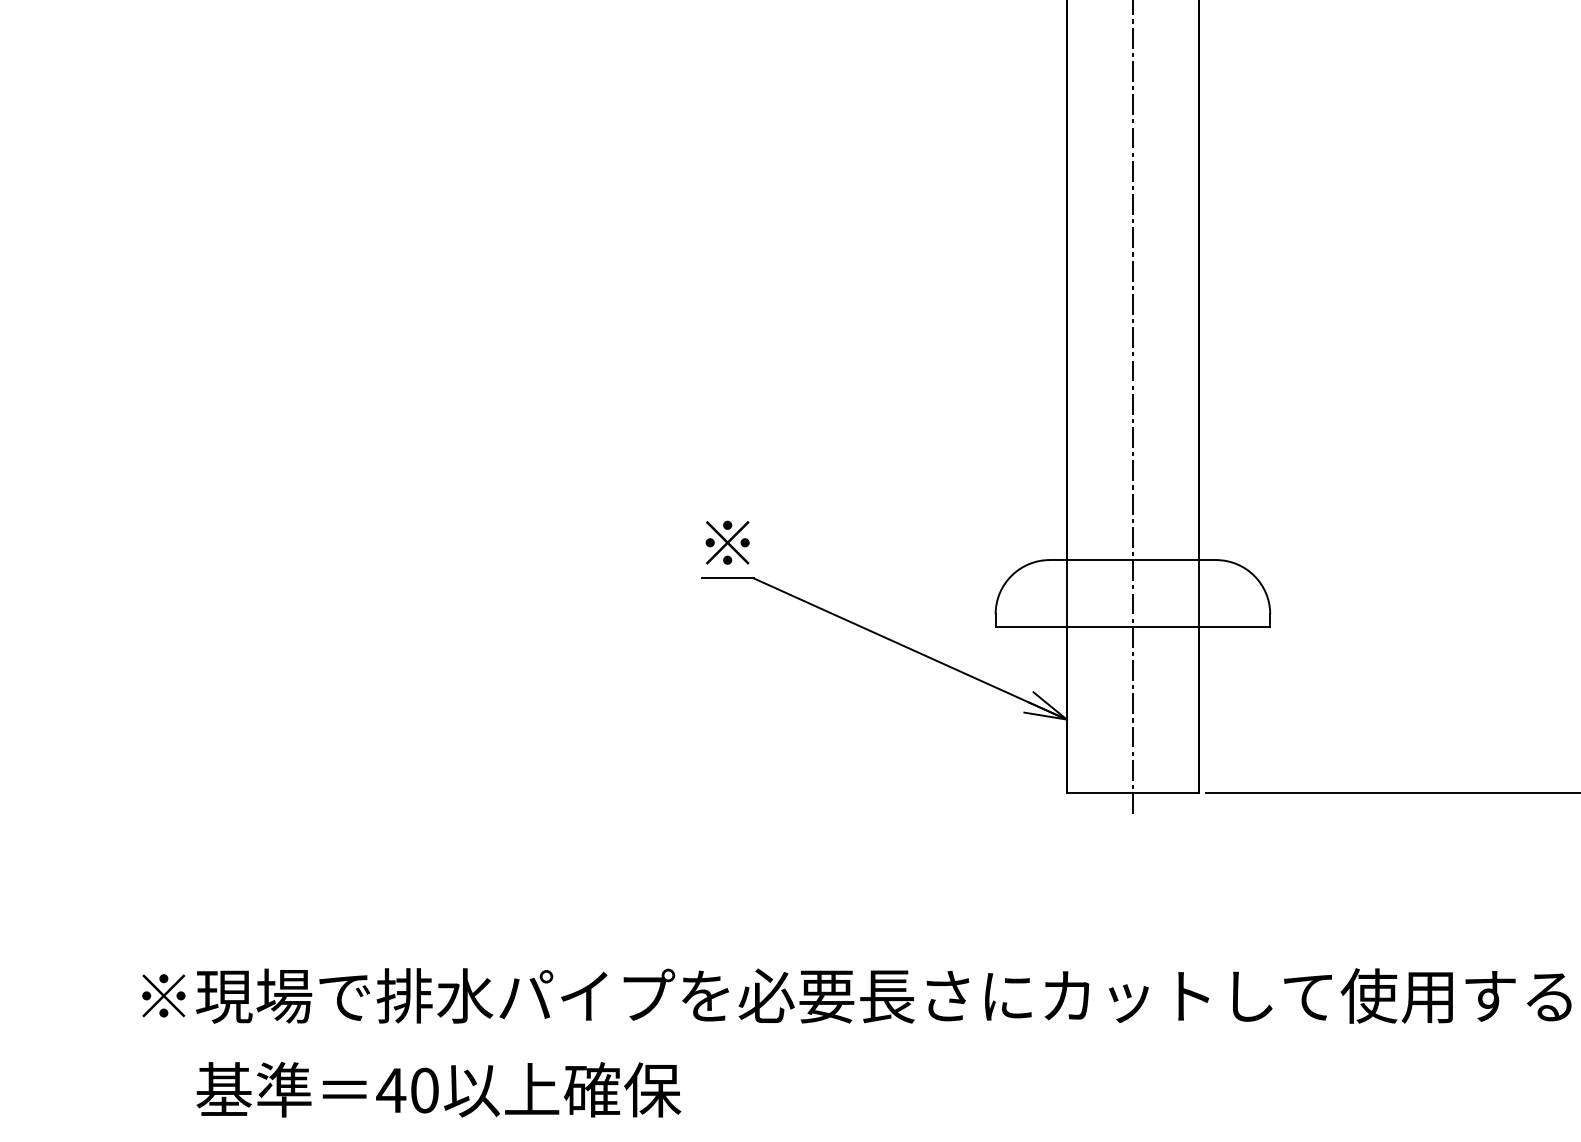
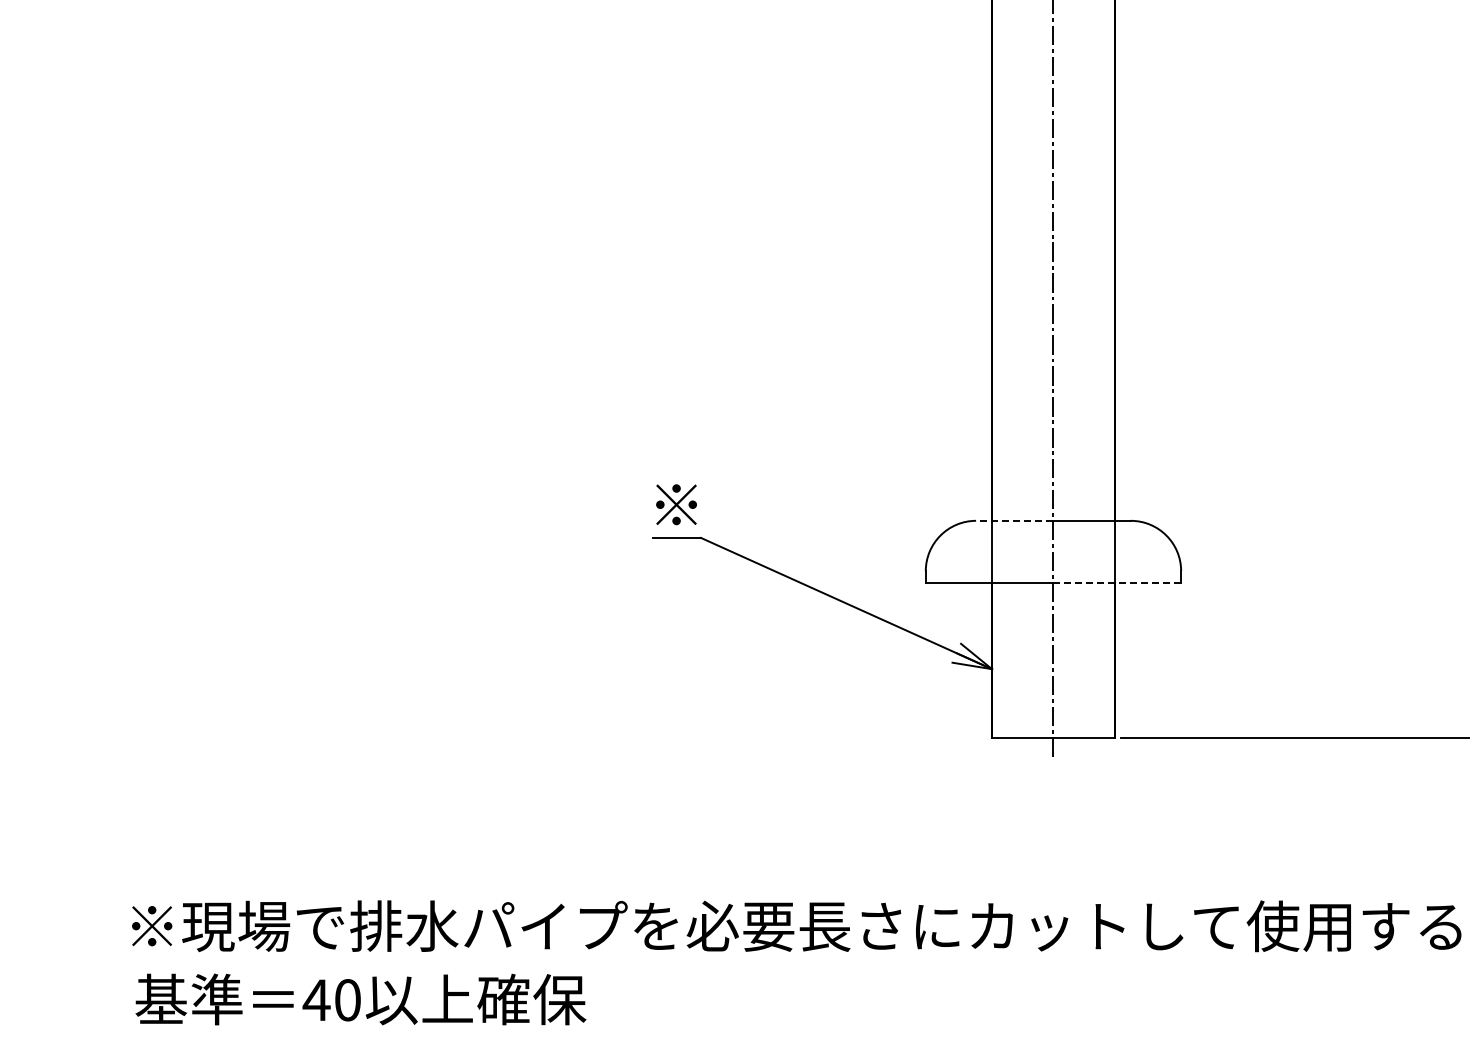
line: (1091, 559) -> (1014, 520), solid -> dashed
line: (1201, 626) -> (1117, 582), solid -> dashed
text: (438, 1089) -> (360, 999), moved

